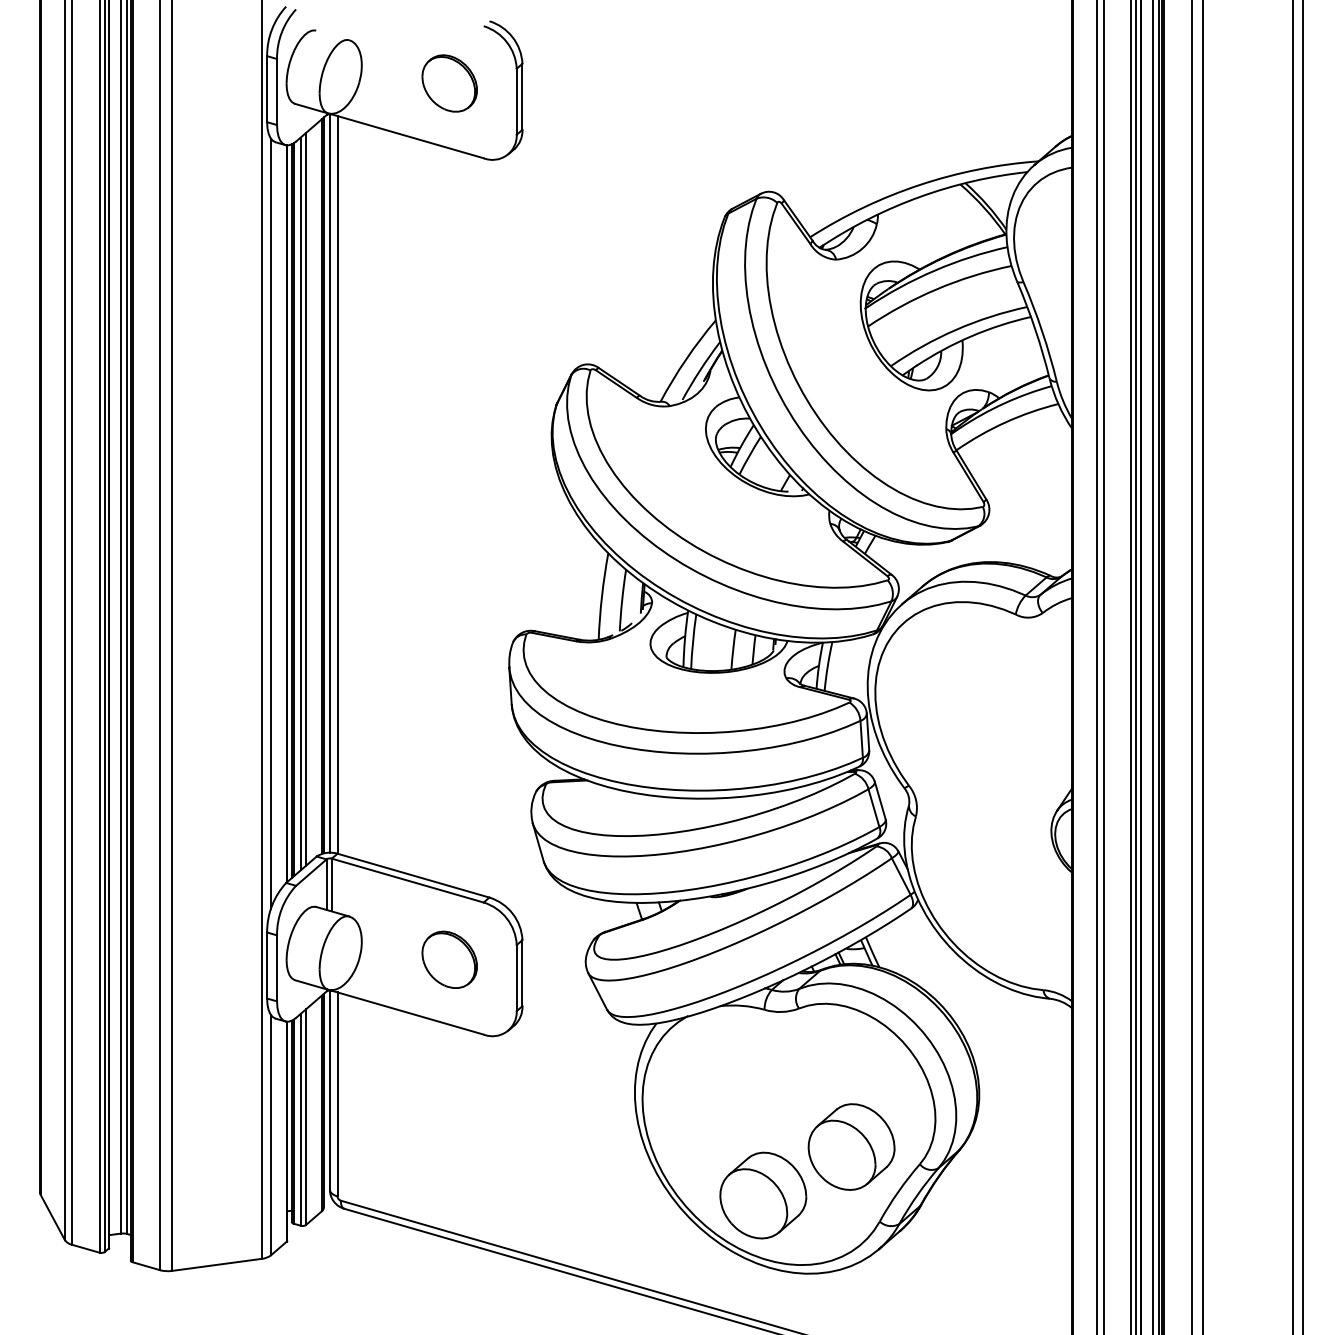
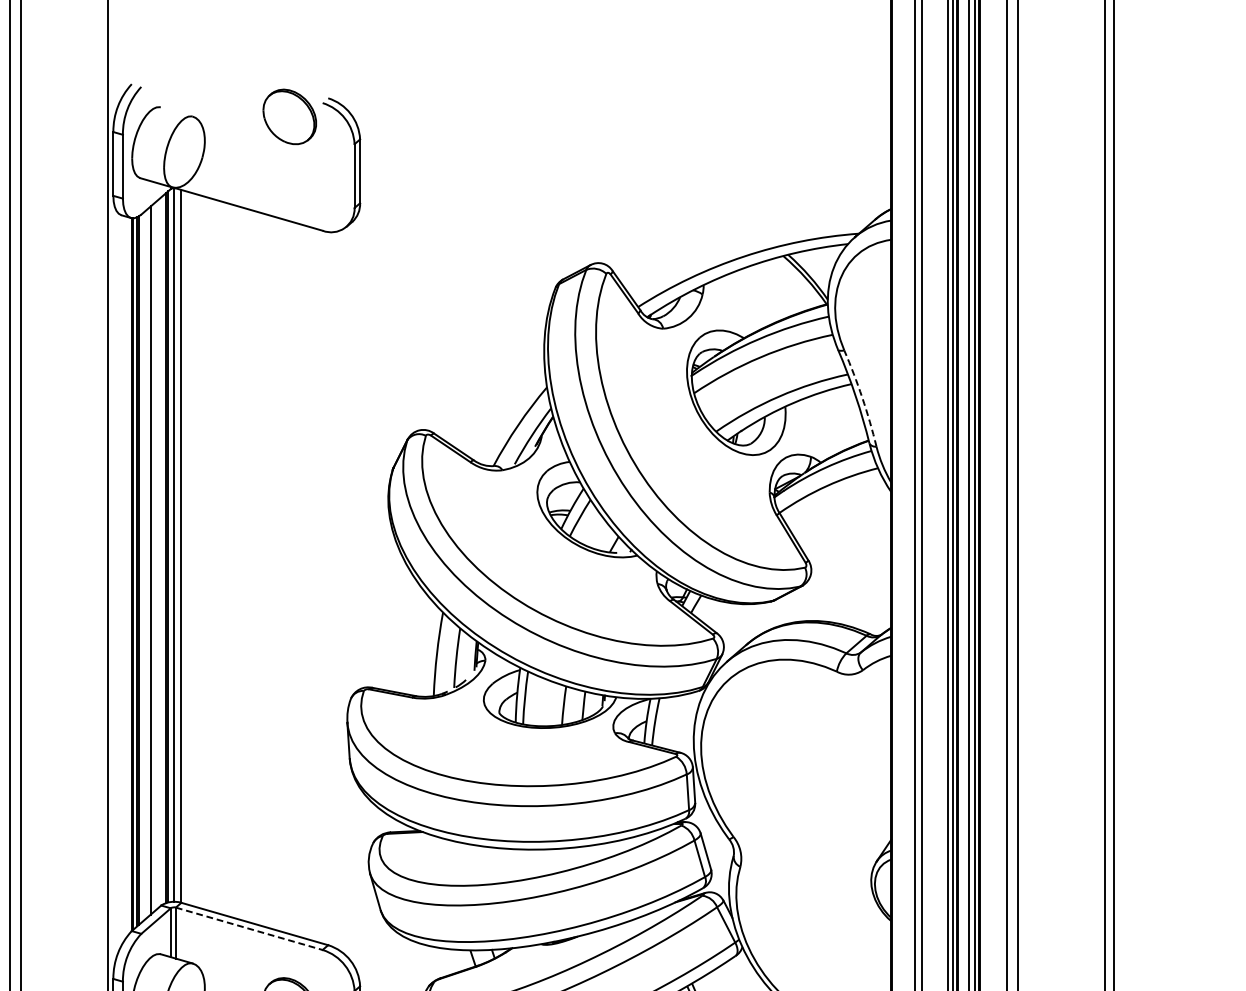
part: (449, 83) -> (289, 116), moved
arc: (1042, 331) -> (862, 398), solid -> dashed
line: (300, 503) -> (145, 564), removed
line: (271, 523) -> (117, 583), removed
line: (408, 880) -> (249, 928), solid -> dashed

